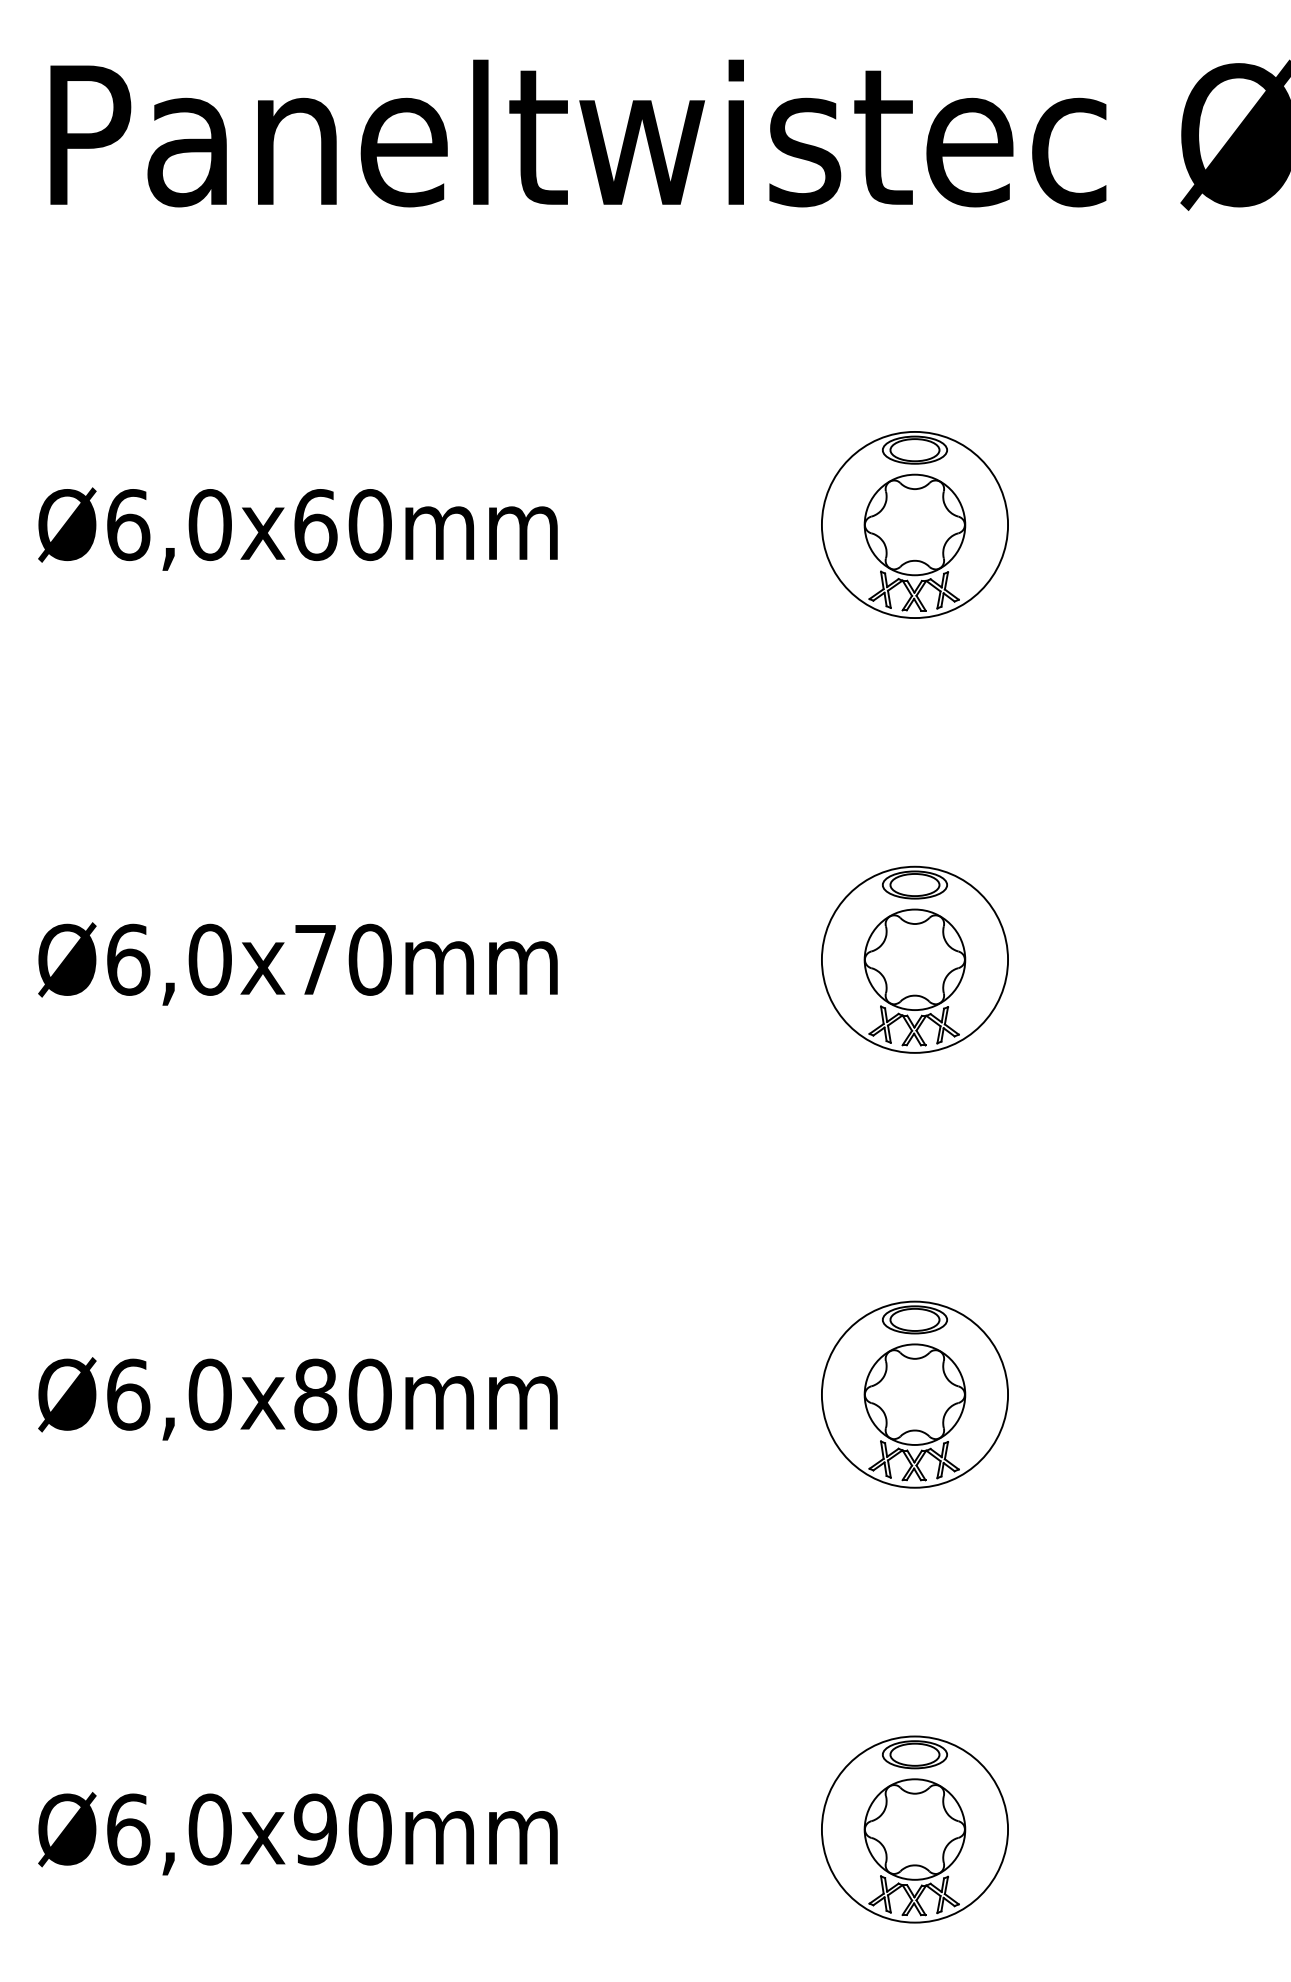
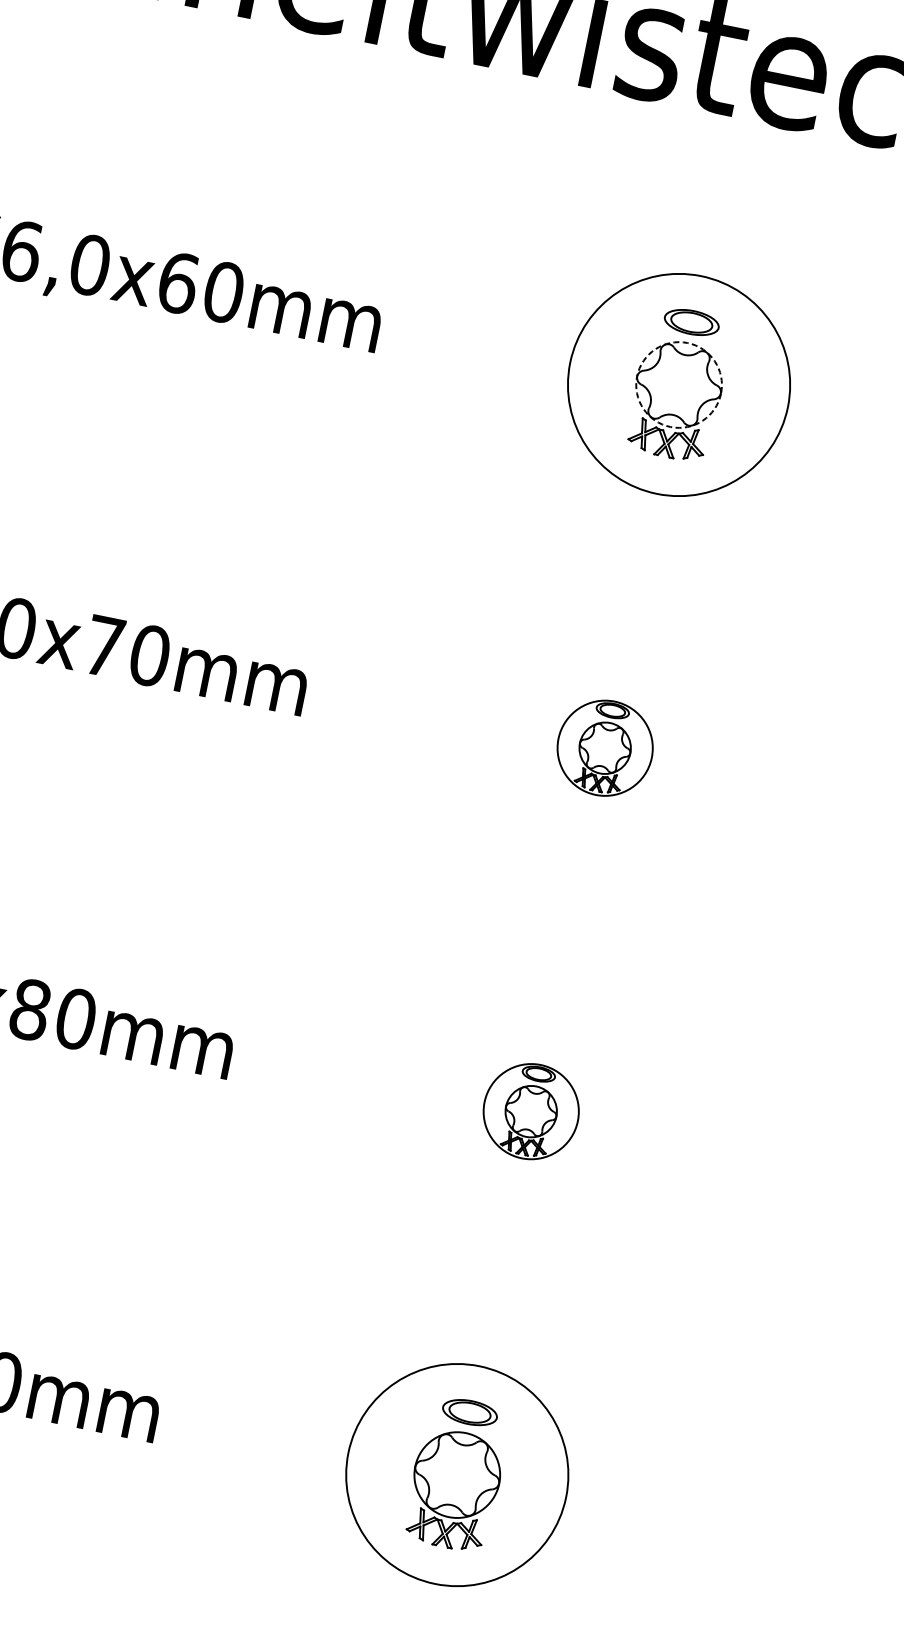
circle: (914, 524) -> (678, 384), size x1.4
circle: (914, 524) -> (678, 384), solid -> dashed
part: (914, 959) -> (604, 748), size x0.6
part: (914, 1394) -> (530, 1111), size x0.6
circle: (914, 1829) -> (456, 1474), size x1.4

